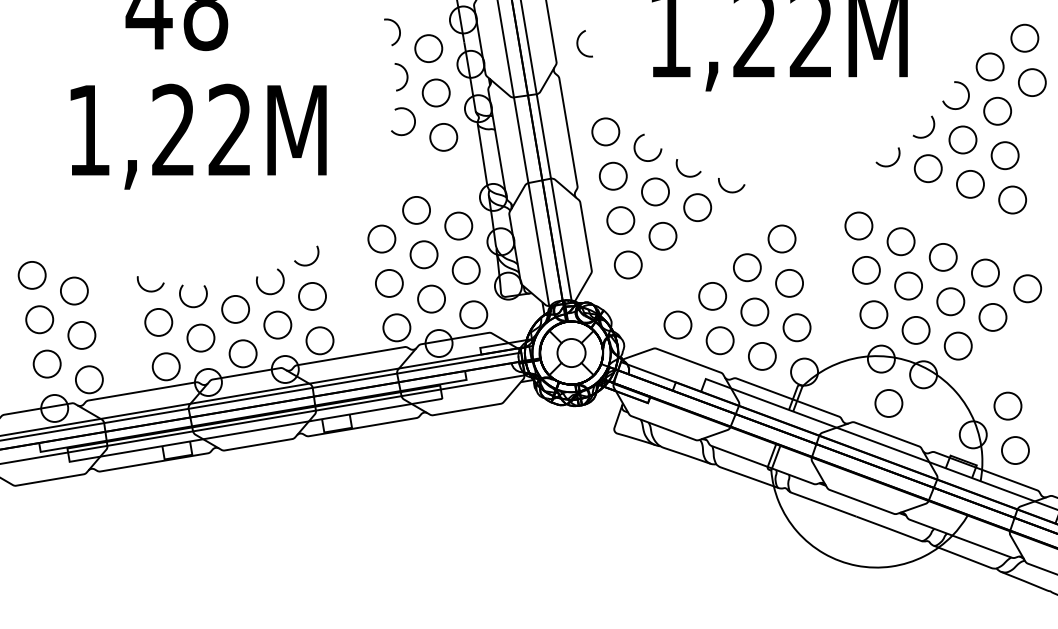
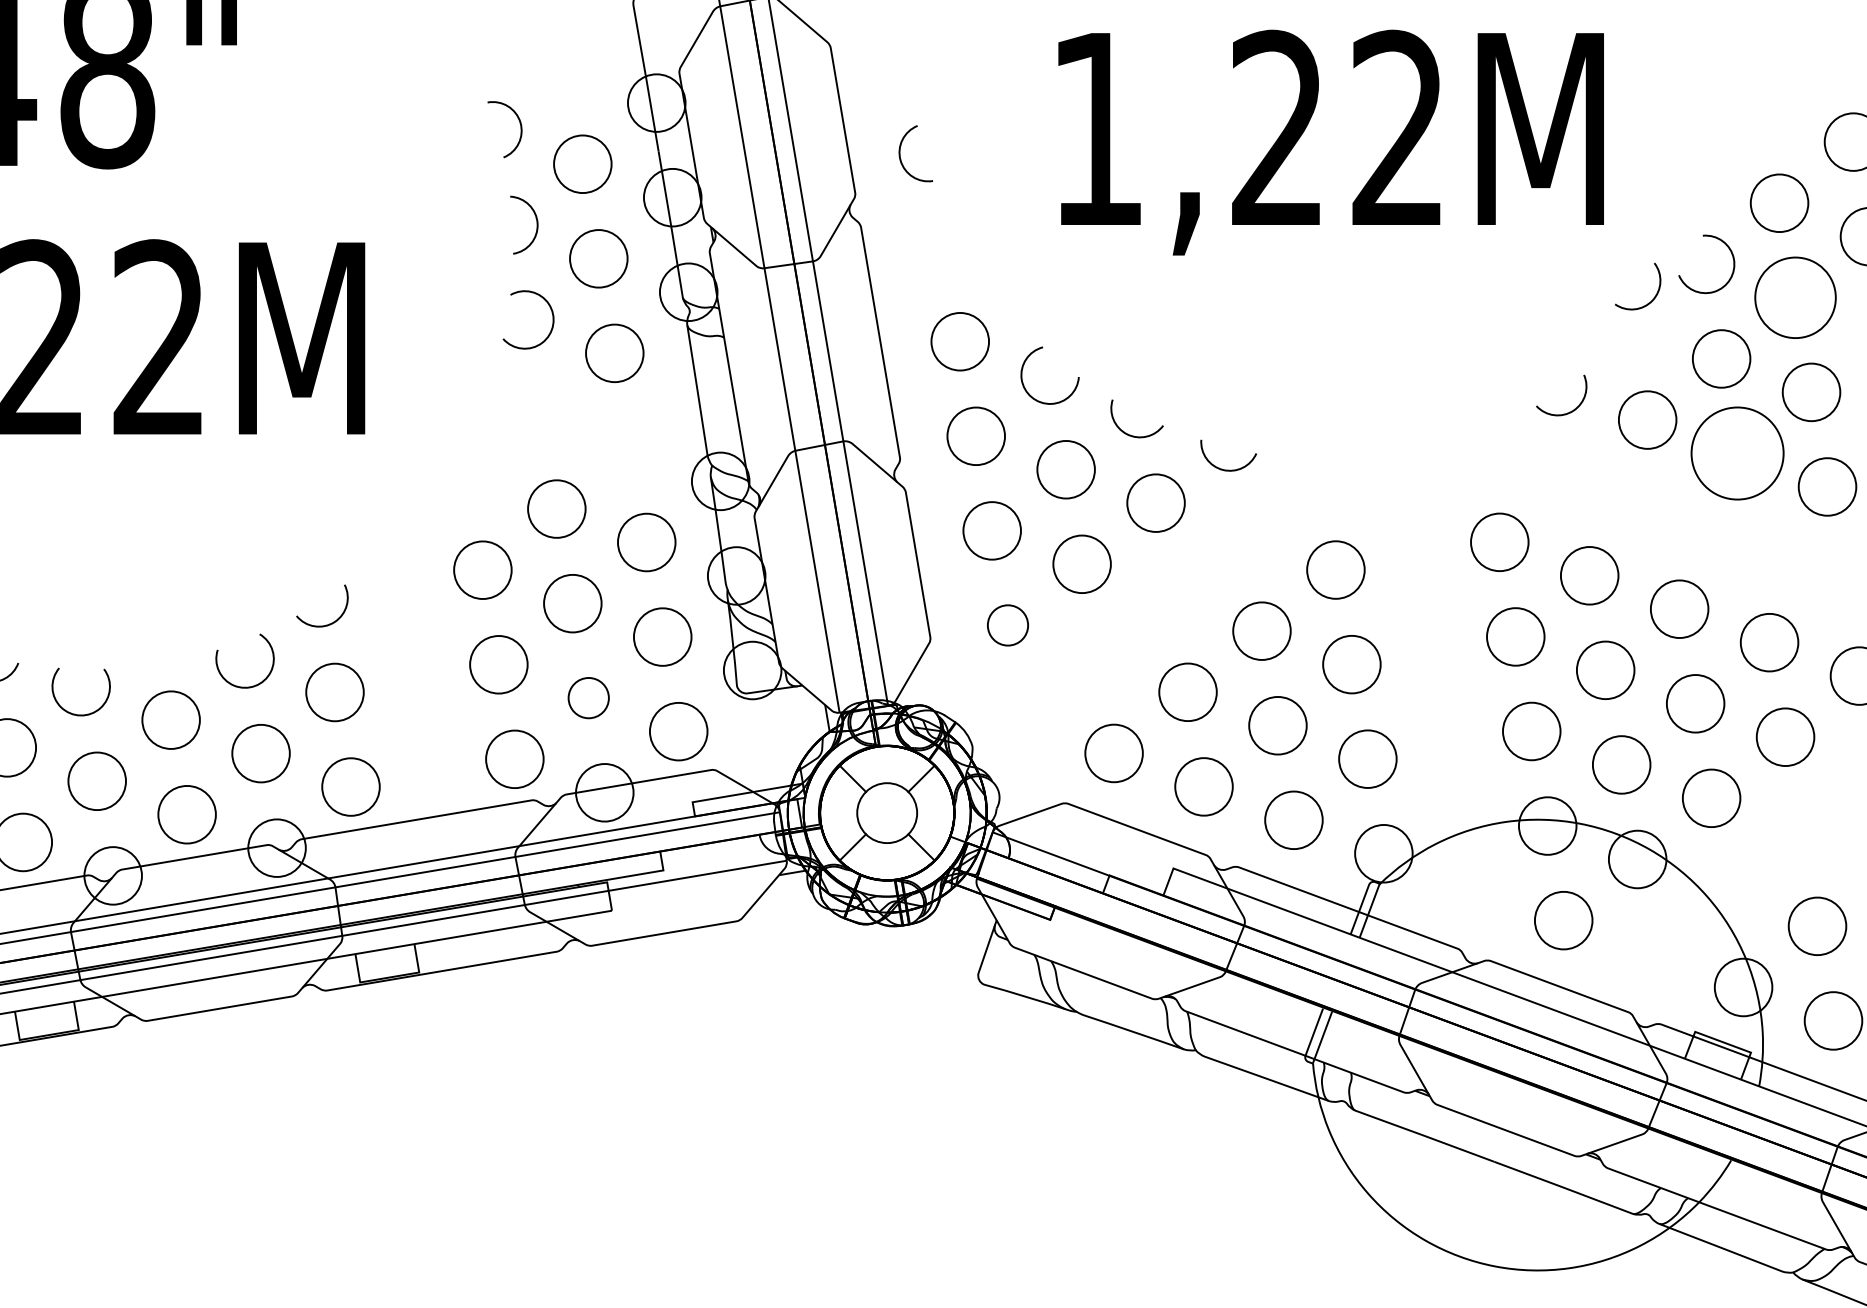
circle: (997, 110) -> (1795, 296), size x1.4
arc: (931, 130) -> (1654, 293), moved
circle: (969, 183) -> (1735, 451), size x1.6
circle: (627, 264) -> (1006, 624), size x0.7
circle: (431, 298) -> (588, 696), size x0.7

